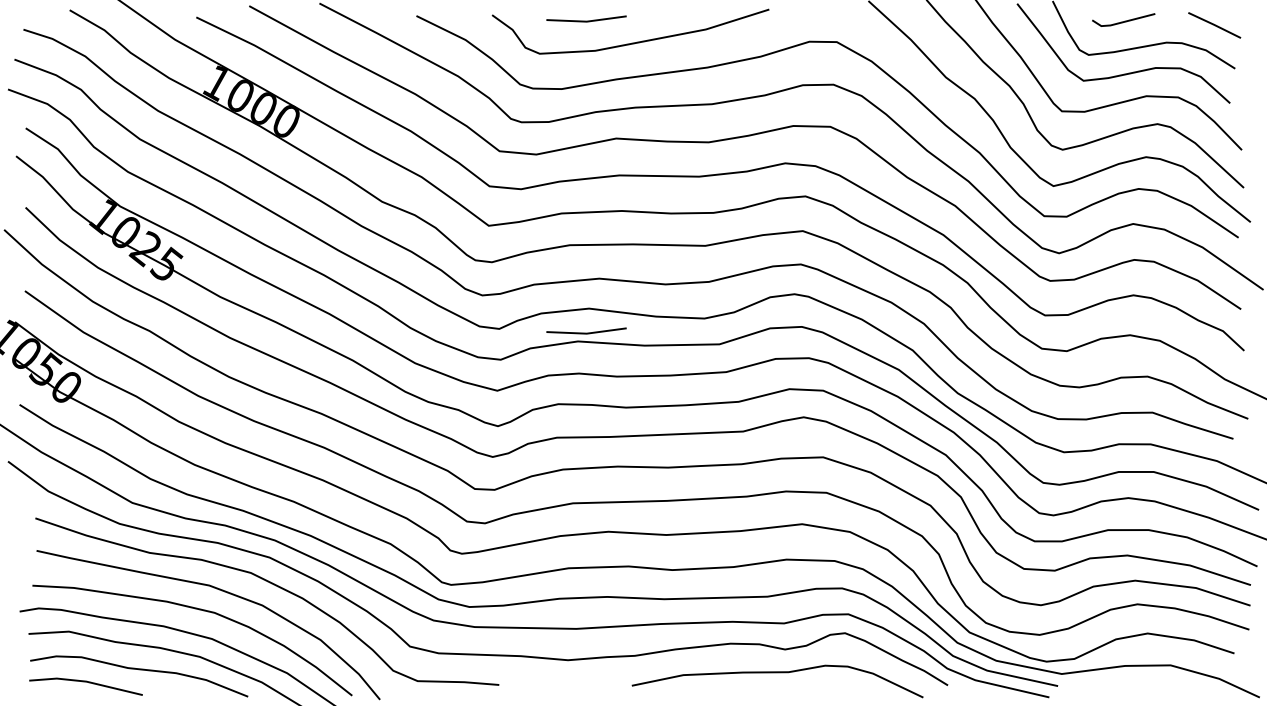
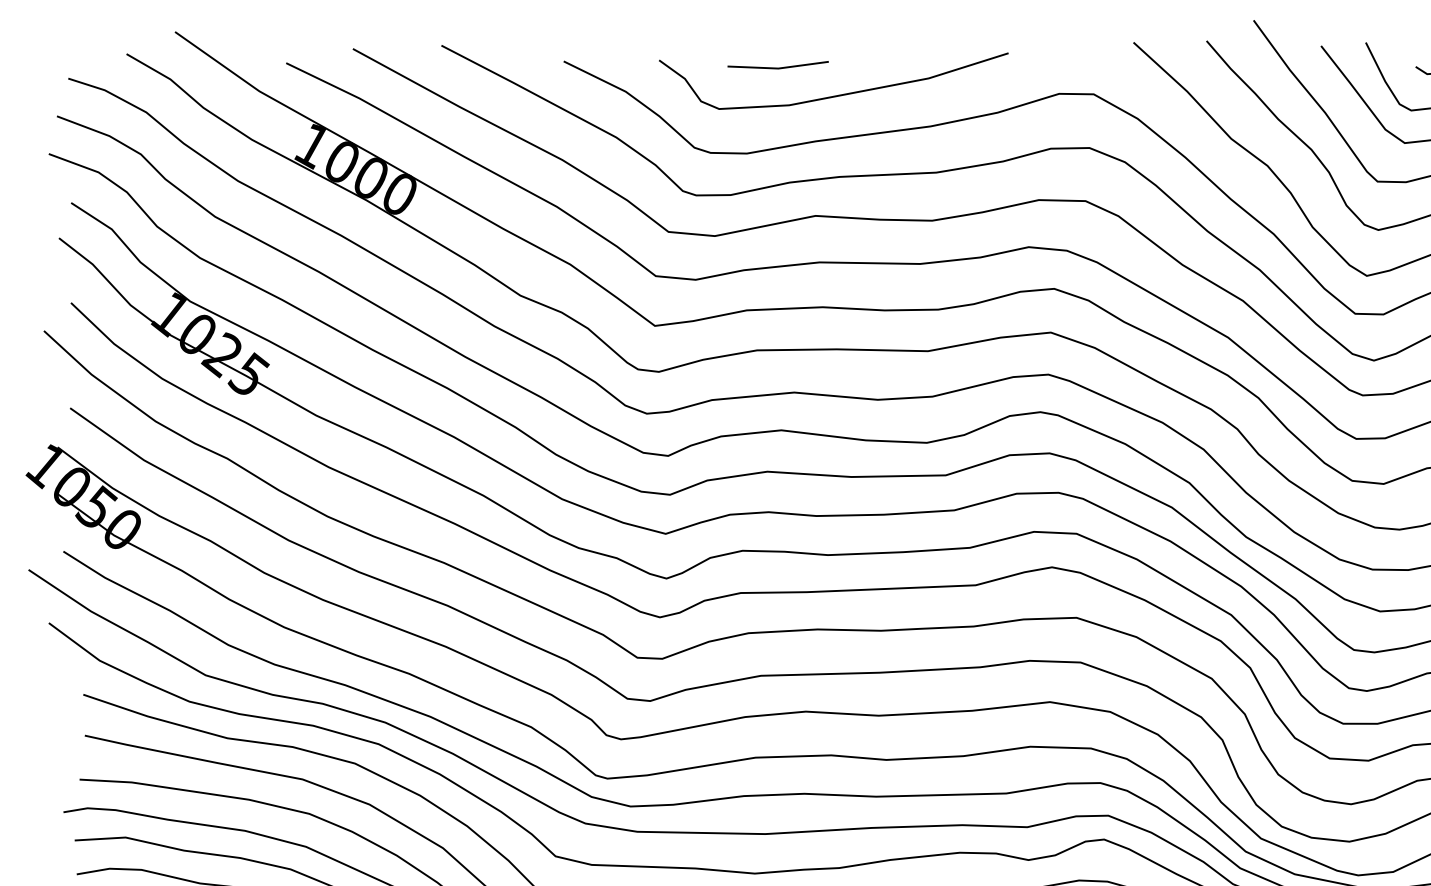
line: (586, 332) -> (778, 460), removed

